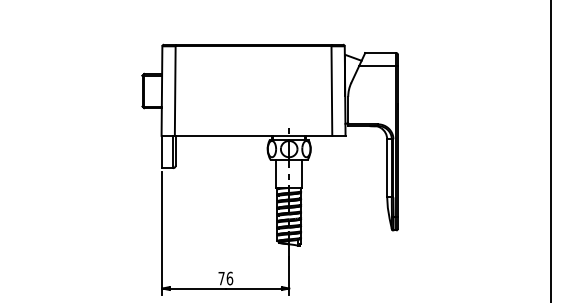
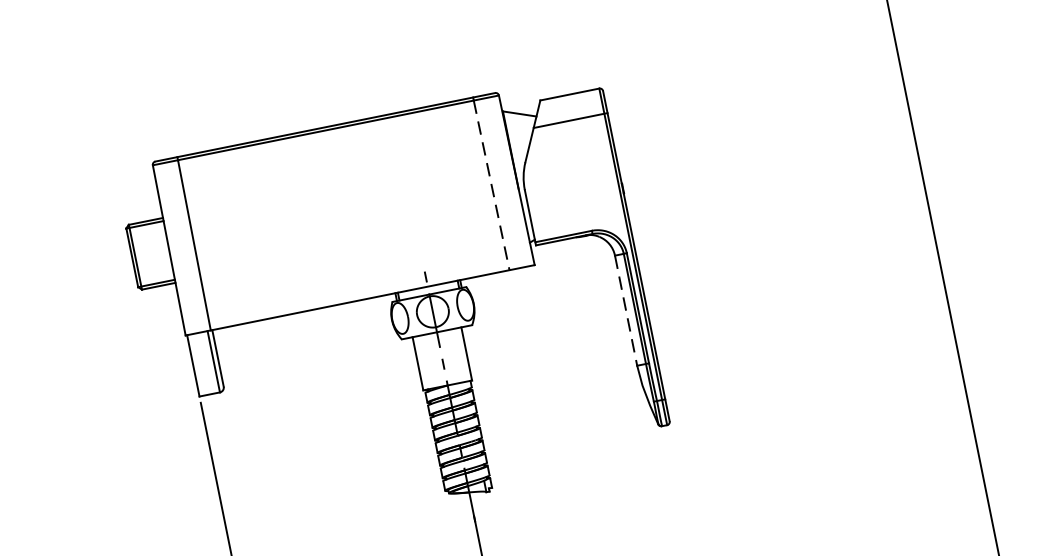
line: (331, 91) -> (491, 186), solid -> dashed
line: (387, 168) -> (626, 310), solid -> dashed

